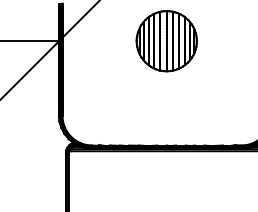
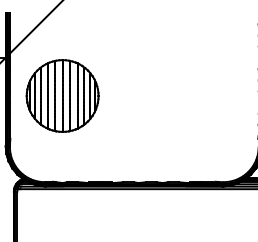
part: (166, 41) -> (62, 96), moved

